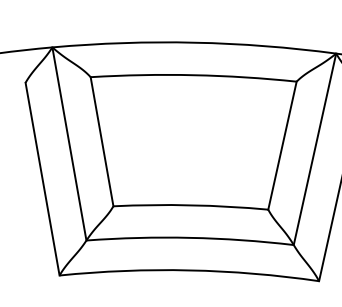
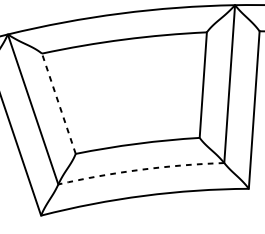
line: (102, 141) -> (59, 103), solid -> dashed
arc: (190, 237) -> (140, 169), solid -> dashed

